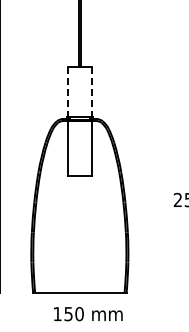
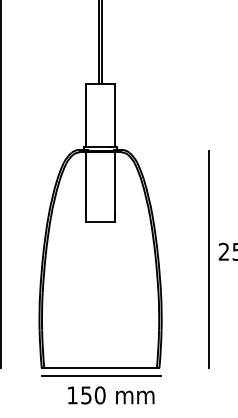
line: (68, 92) -> (86, 116), dashed -> solid
line: (91, 92) -> (115, 116), dashed -> solid
line: (166, 205) -> (209, 258), added
line: (80, 298) -> (101, 375), added

